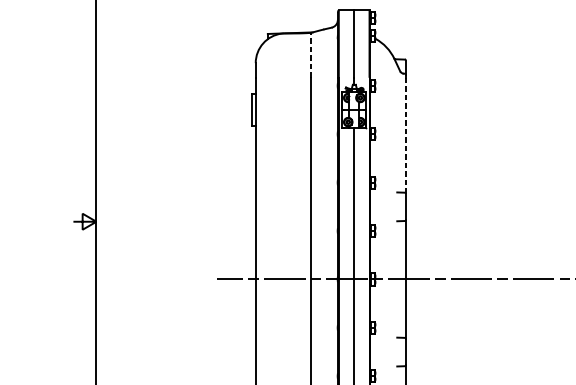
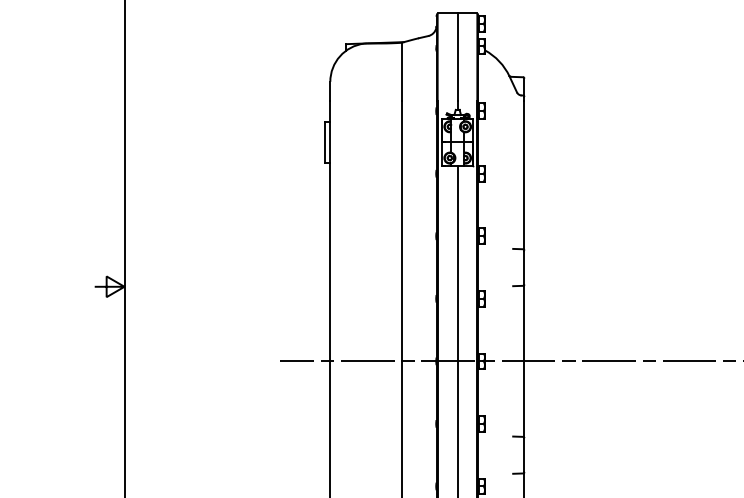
line: (310, 55) -> (401, 71), dashed -> solid
line: (406, 135) -> (524, 175), dashed -> solid

